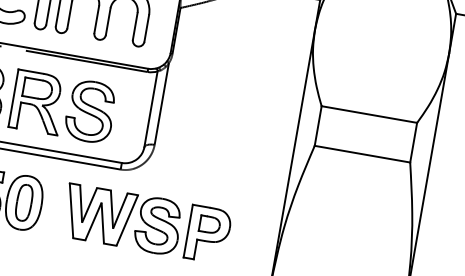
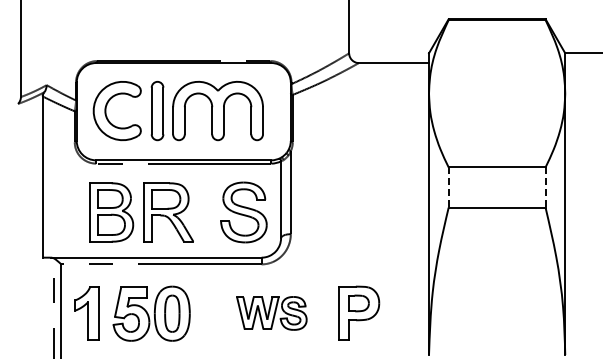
part: (90, 111) -> (243, 212), moved
line: (317, 126) -> (448, 188), solid -> dashed
line: (413, 143) -> (545, 188), solid -> dashed
part: (122, 219) -> (271, 313), size x0.6

